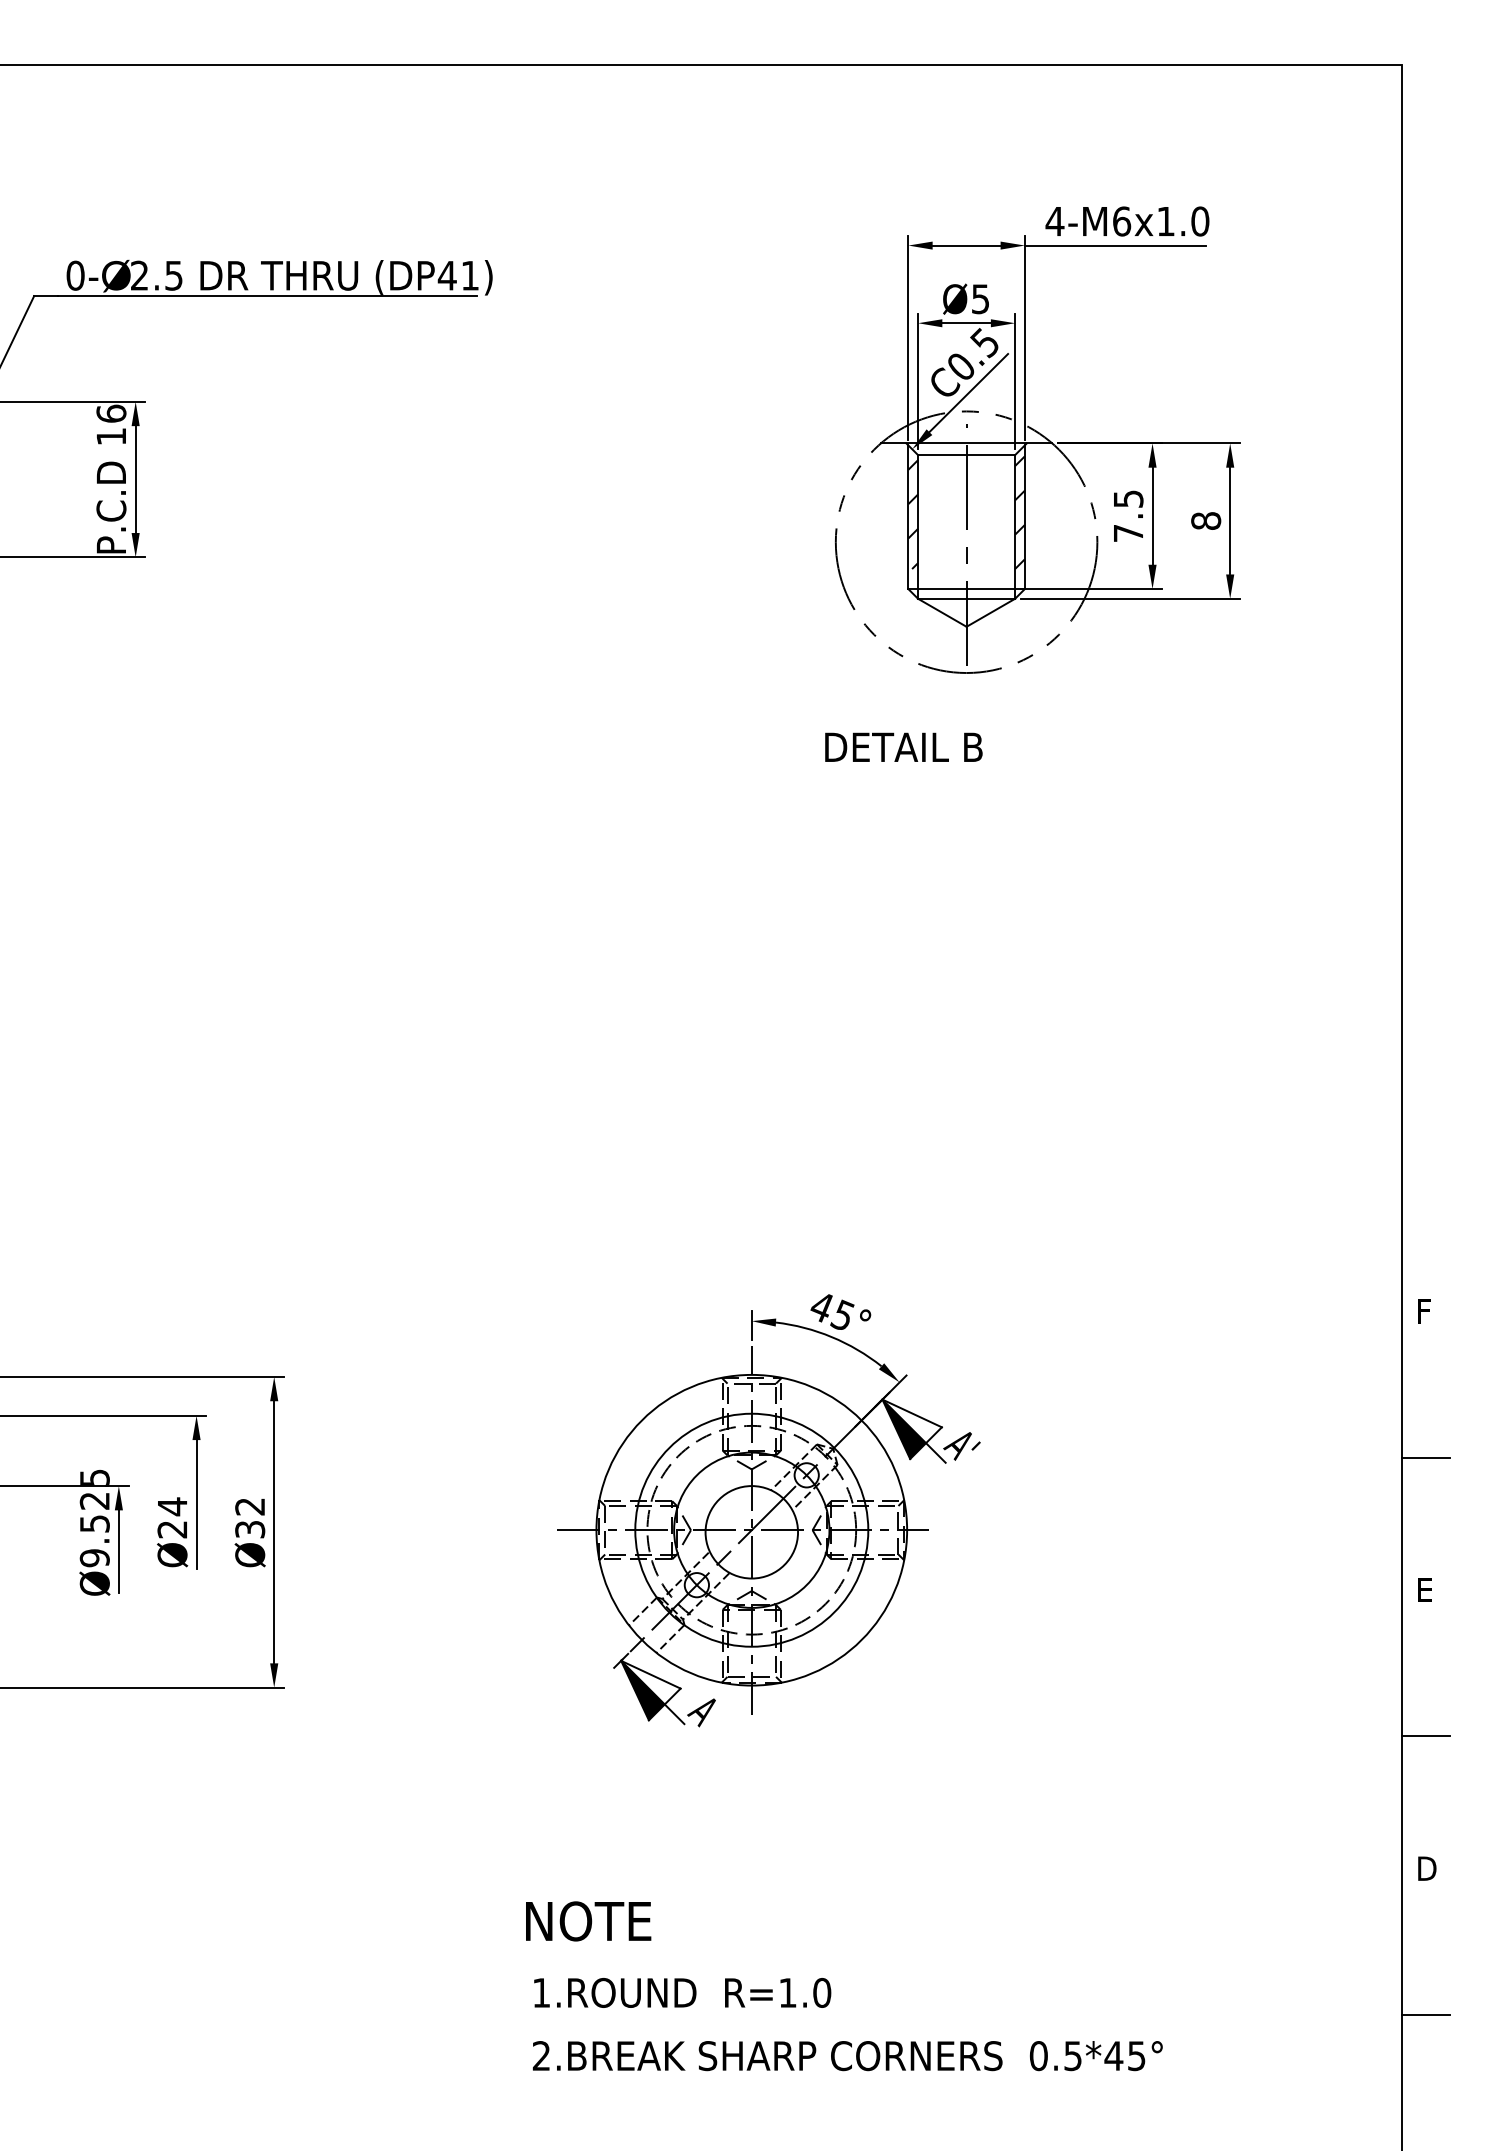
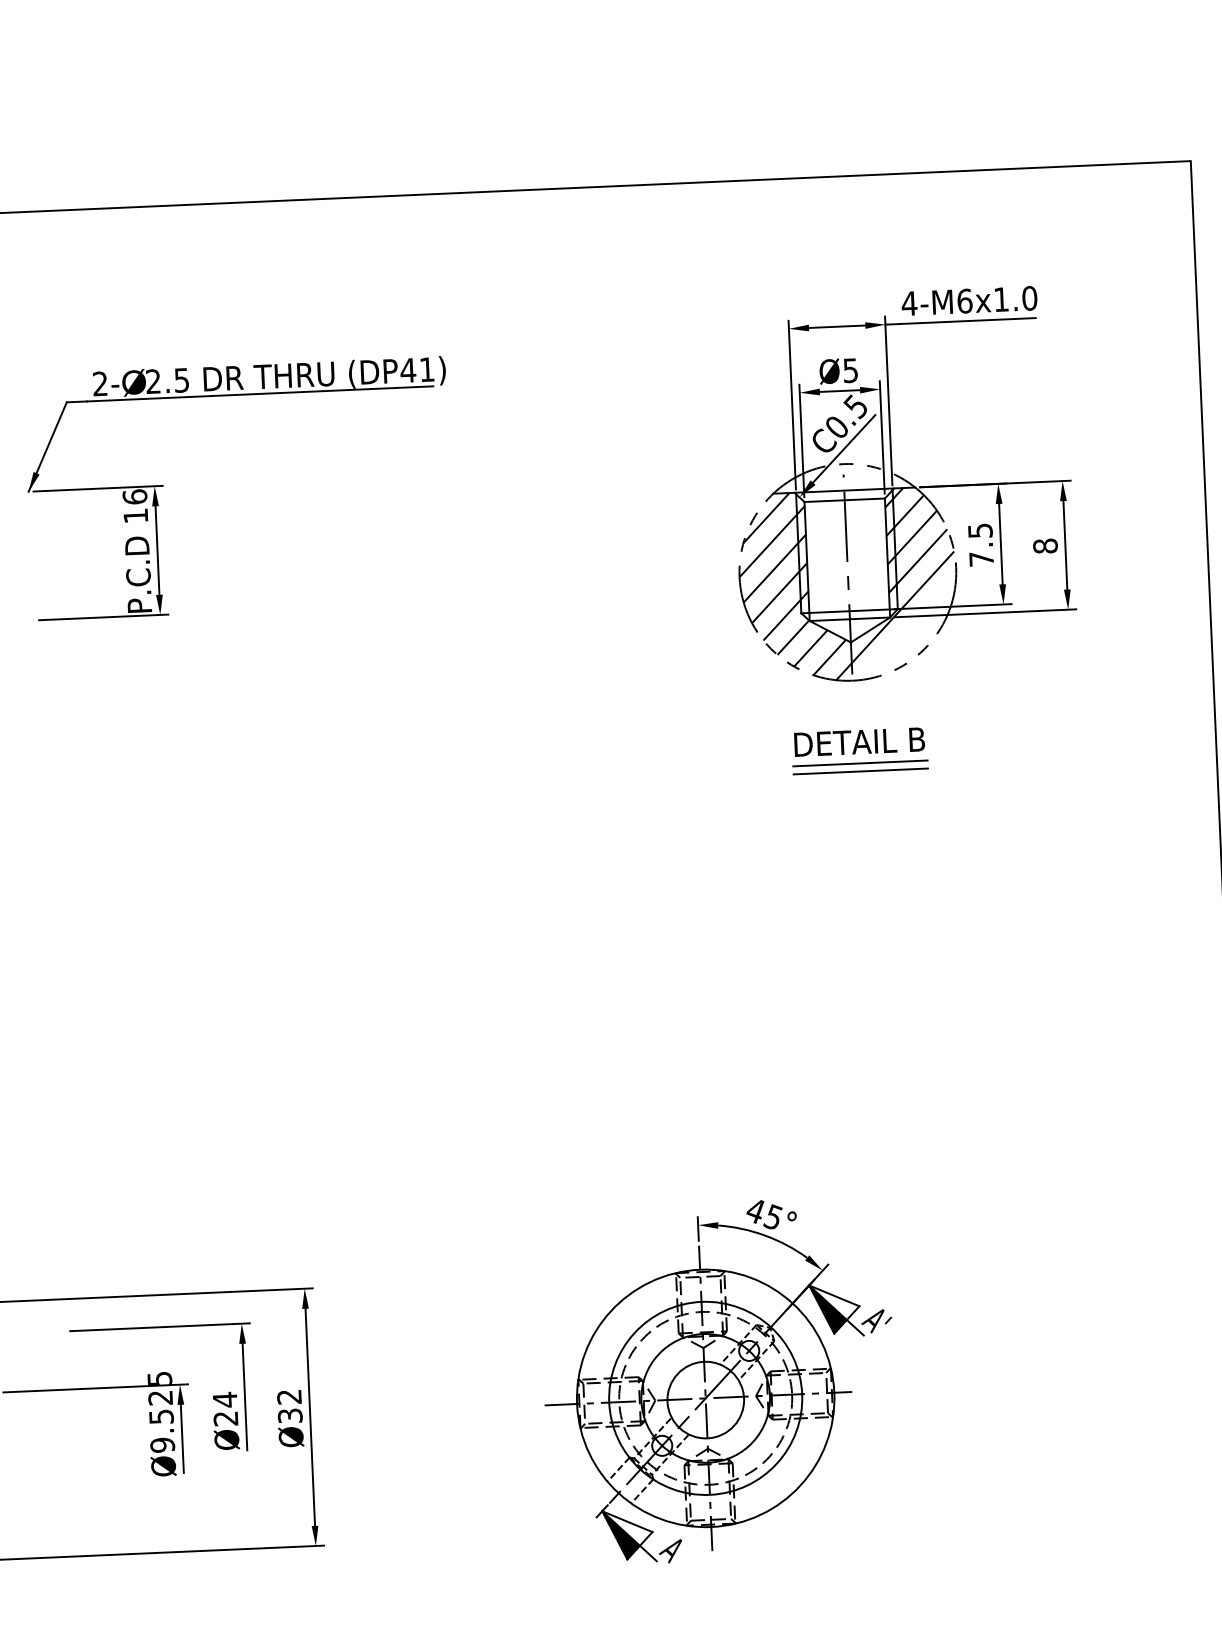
text: (75, 275) -> (100, 383), 0- -> 2-
hatch: (965, 557) -> (847, 585), added
text: (903, 746) -> (859, 741), moved
line: (971, 773) -> (860, 763), added
line: (971, 782) -> (860, 771), added

